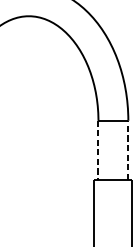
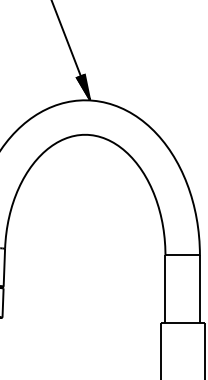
line: (98, 150) -> (165, 289), dashed -> solid
line: (127, 150) -> (199, 289), dashed -> solid

